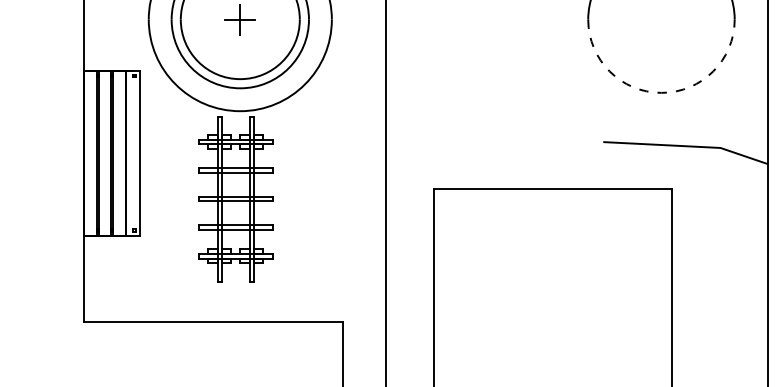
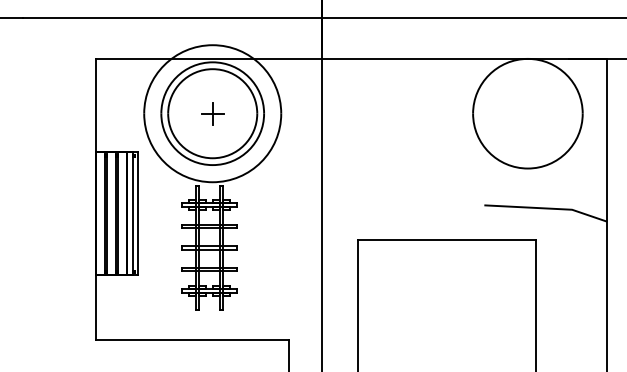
arc: (660, 92) -> (527, 168), dashed -> solid
line: (133, 152) -> (132, 213), added

